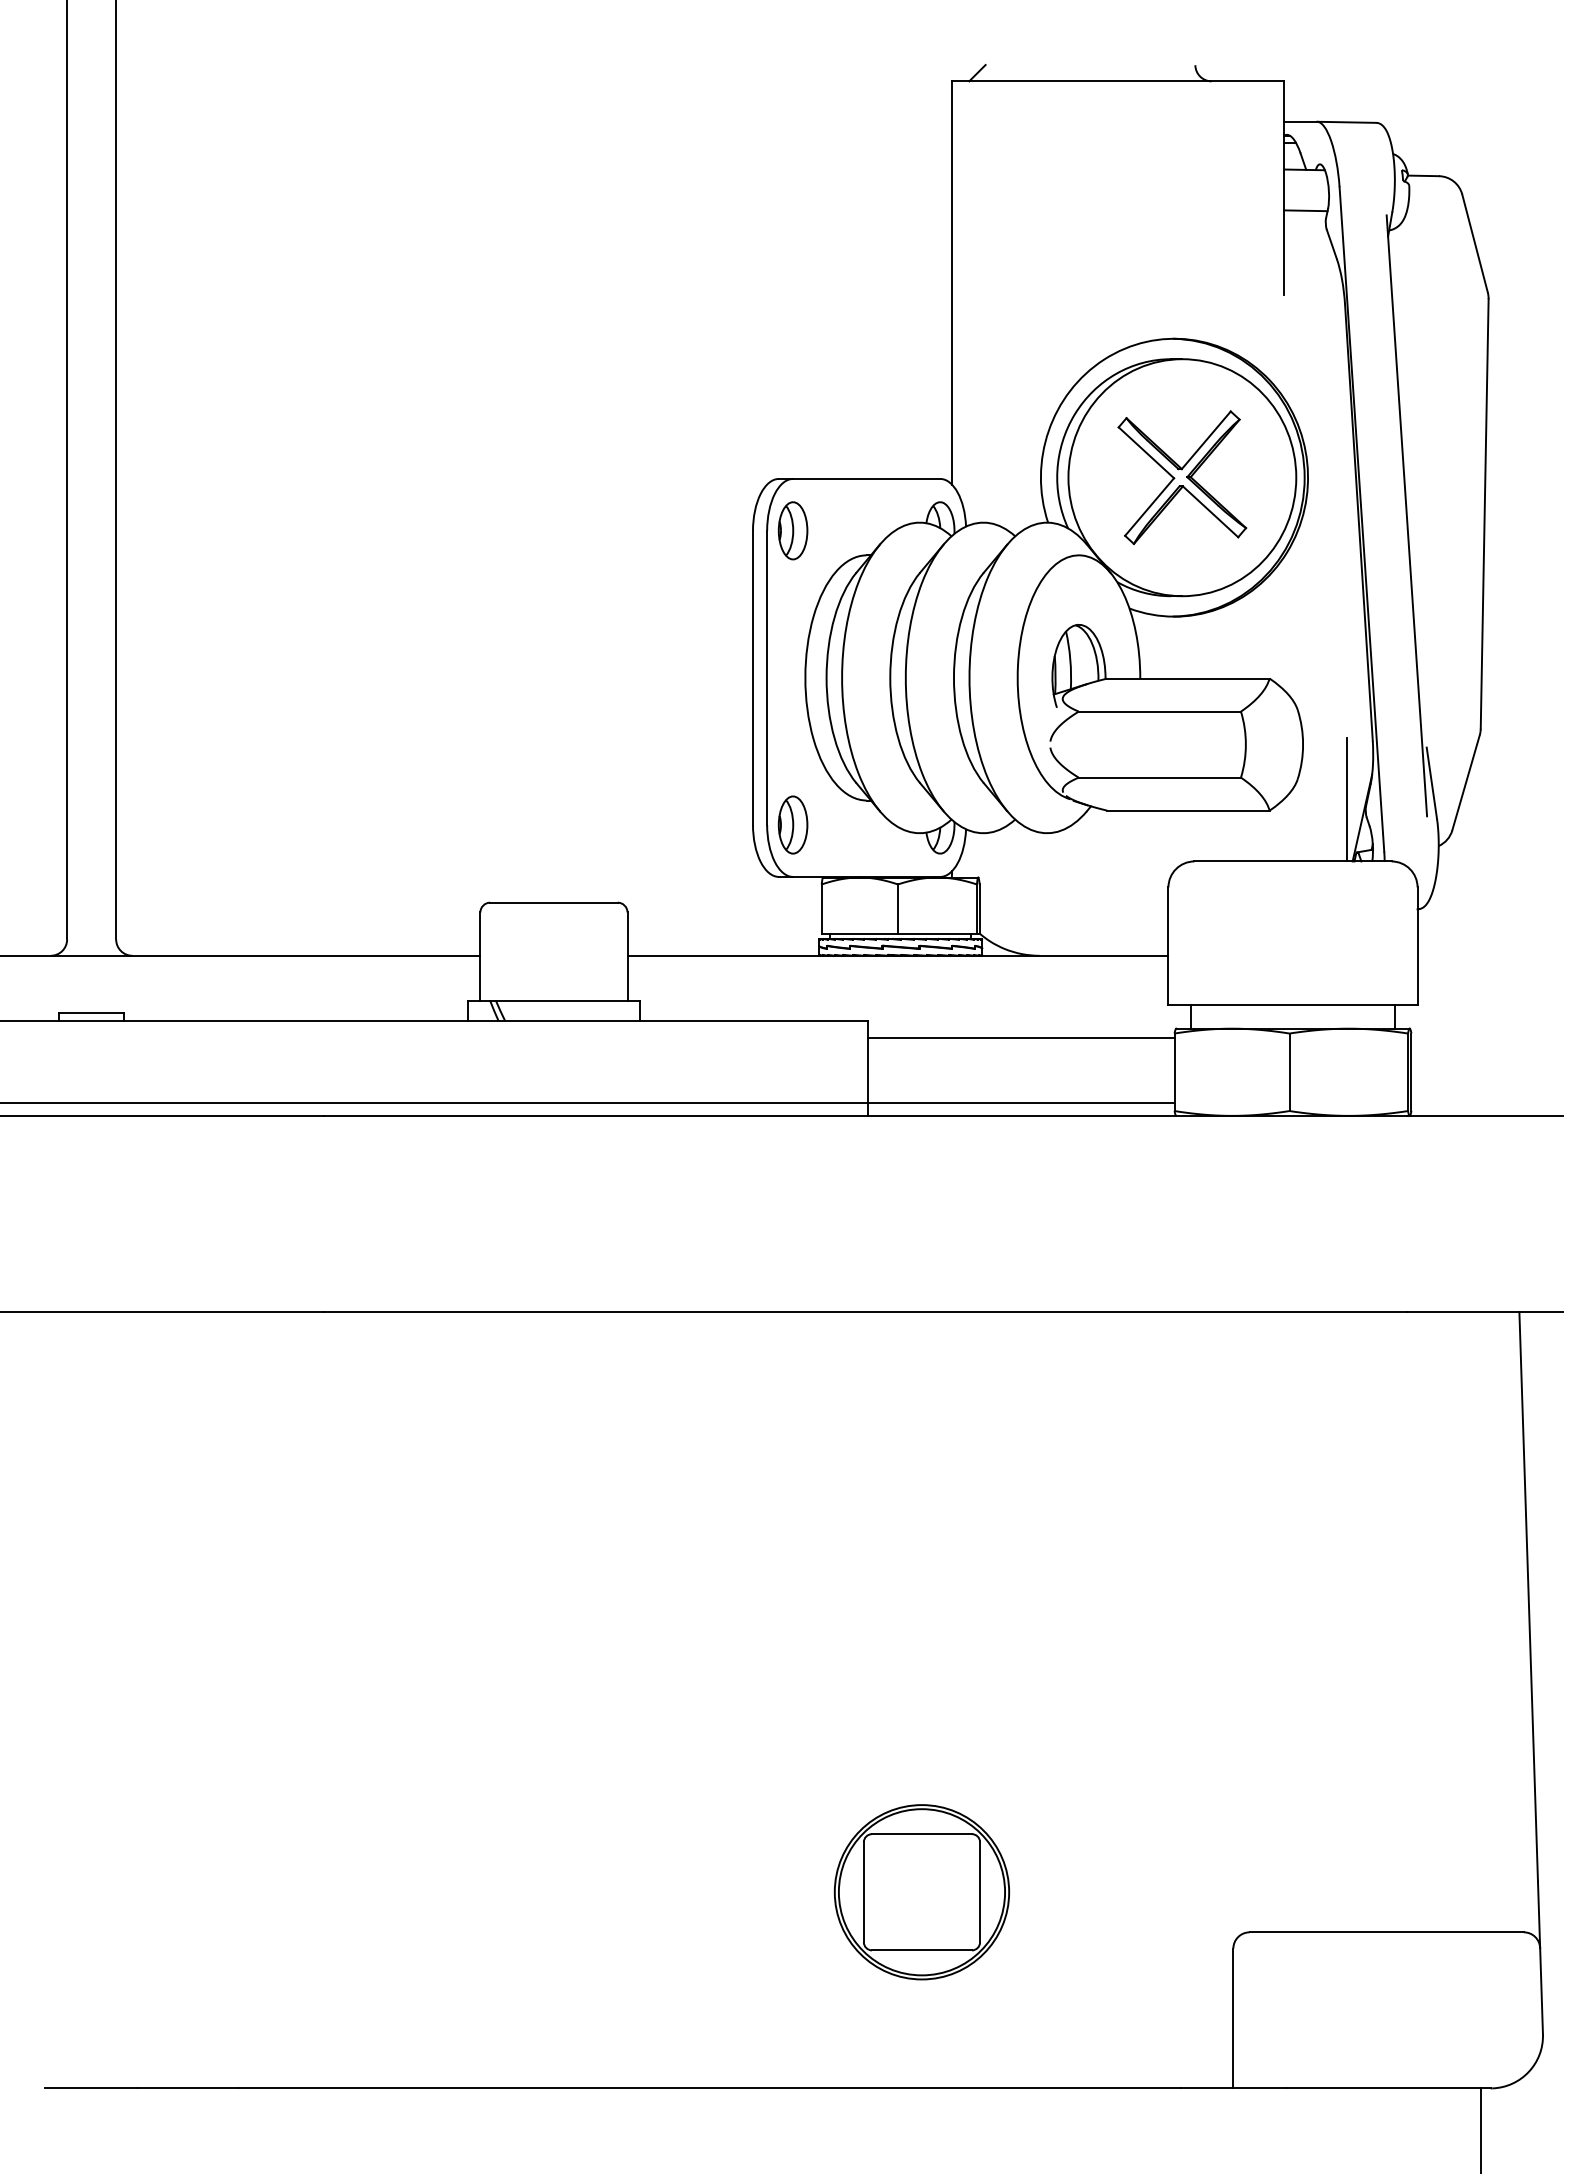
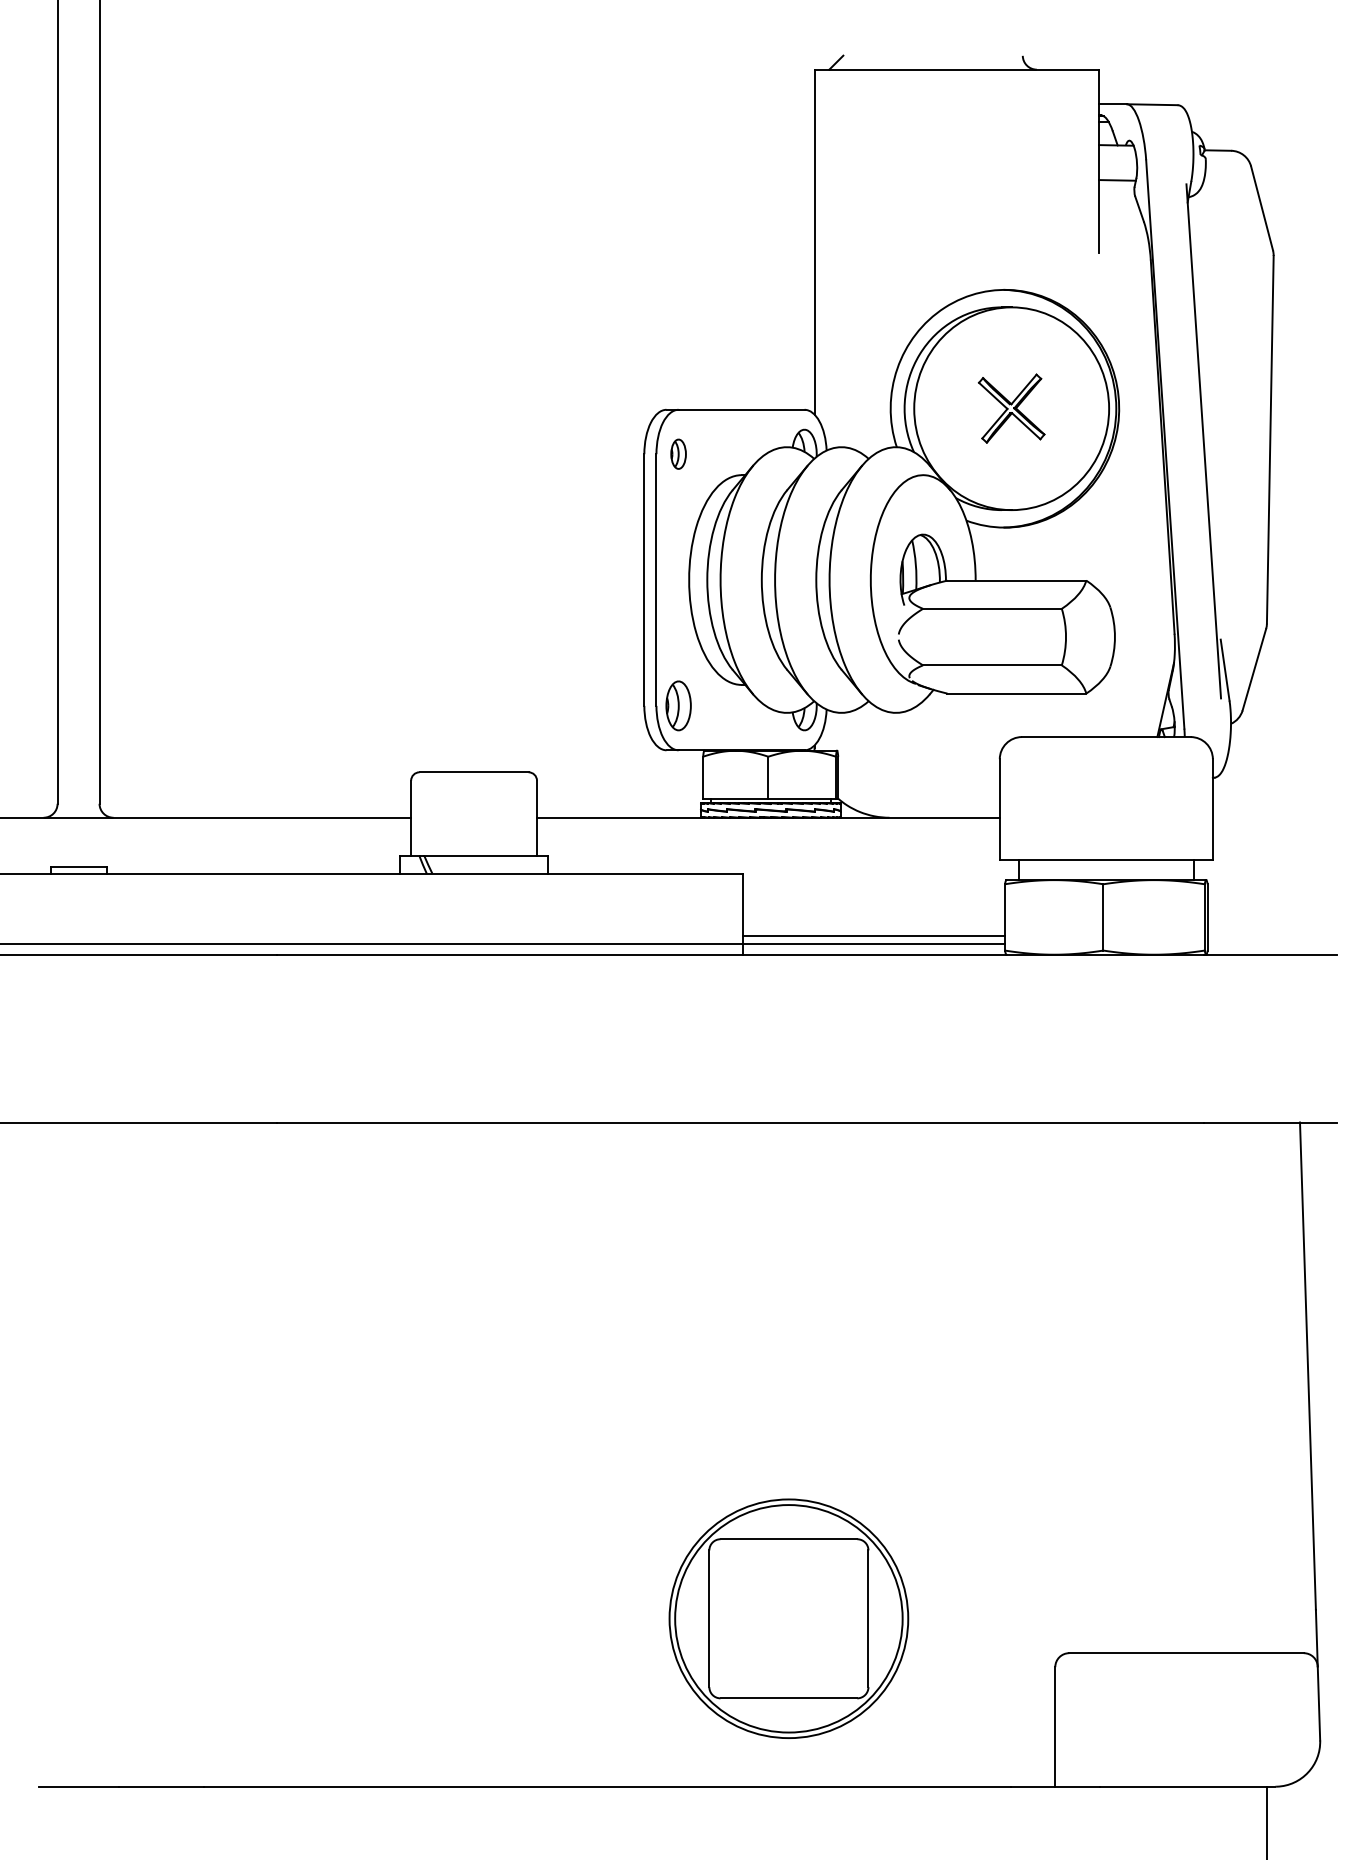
part: (1182, 477) -> (1011, 408), size x0.6
part: (792, 530) -> (678, 453), size x0.6
line: (1347, 799) -> (1152, 684), removed
line: (1021, 1037) -> (874, 935), moved
part: (921, 1892) -> (788, 1619), size x1.6

